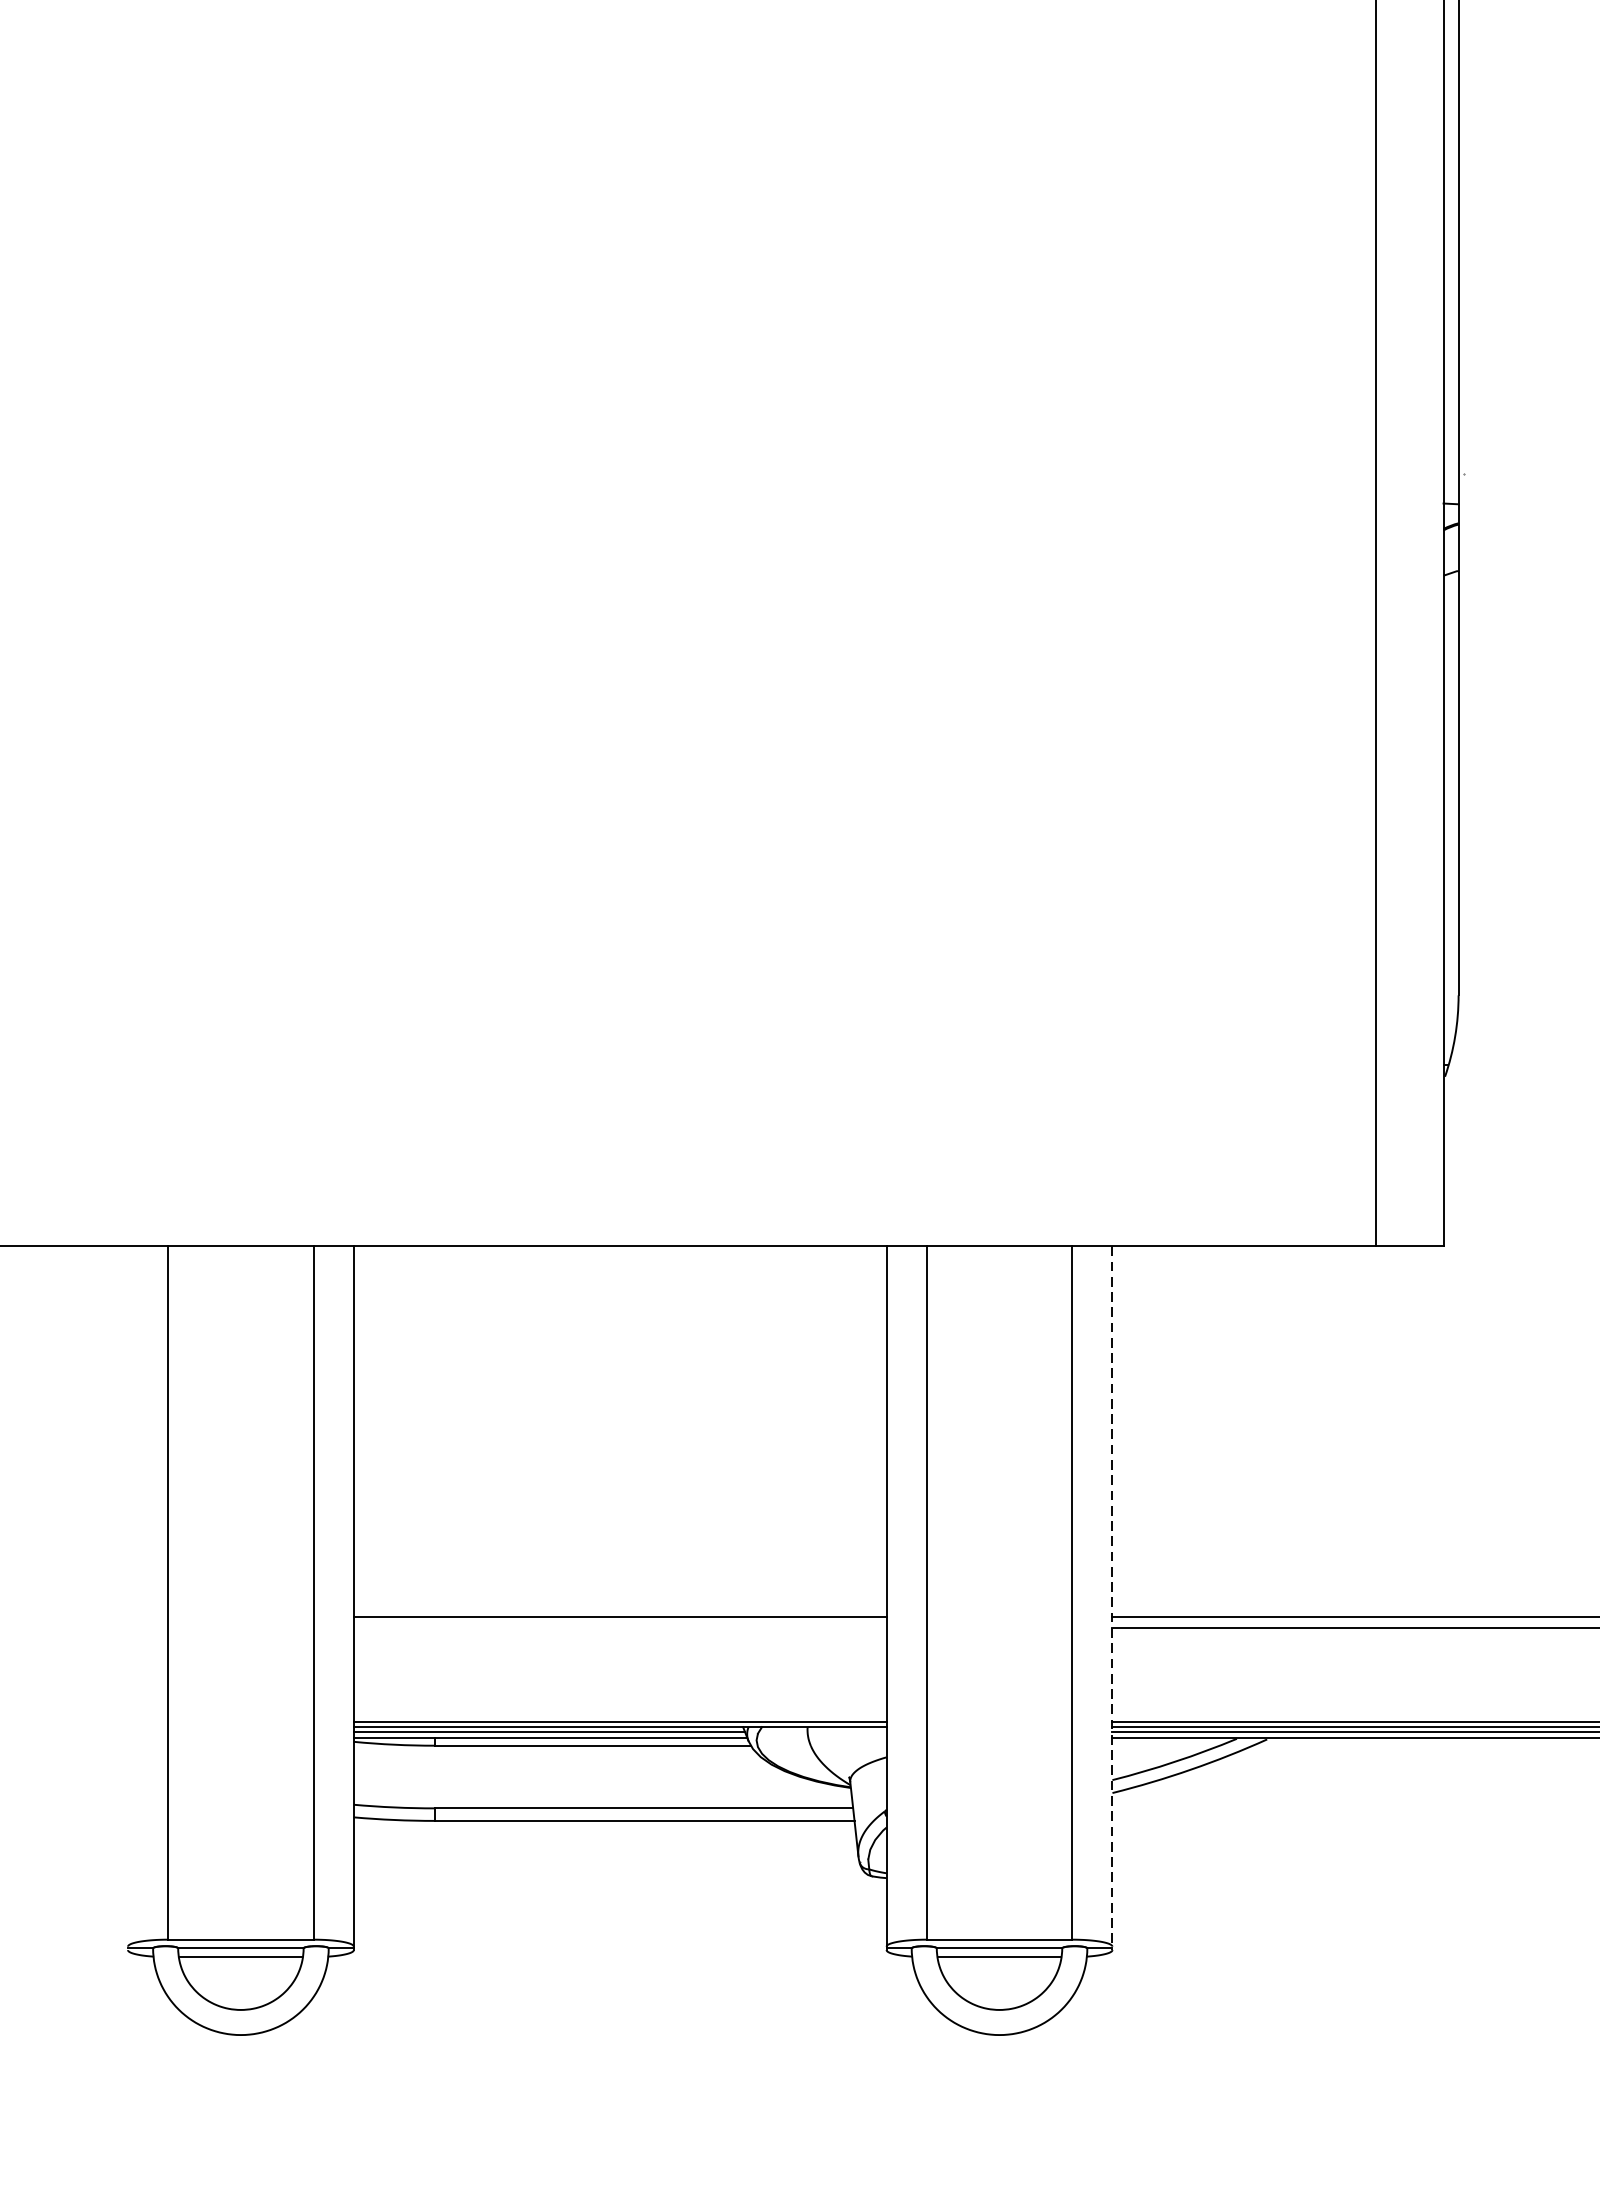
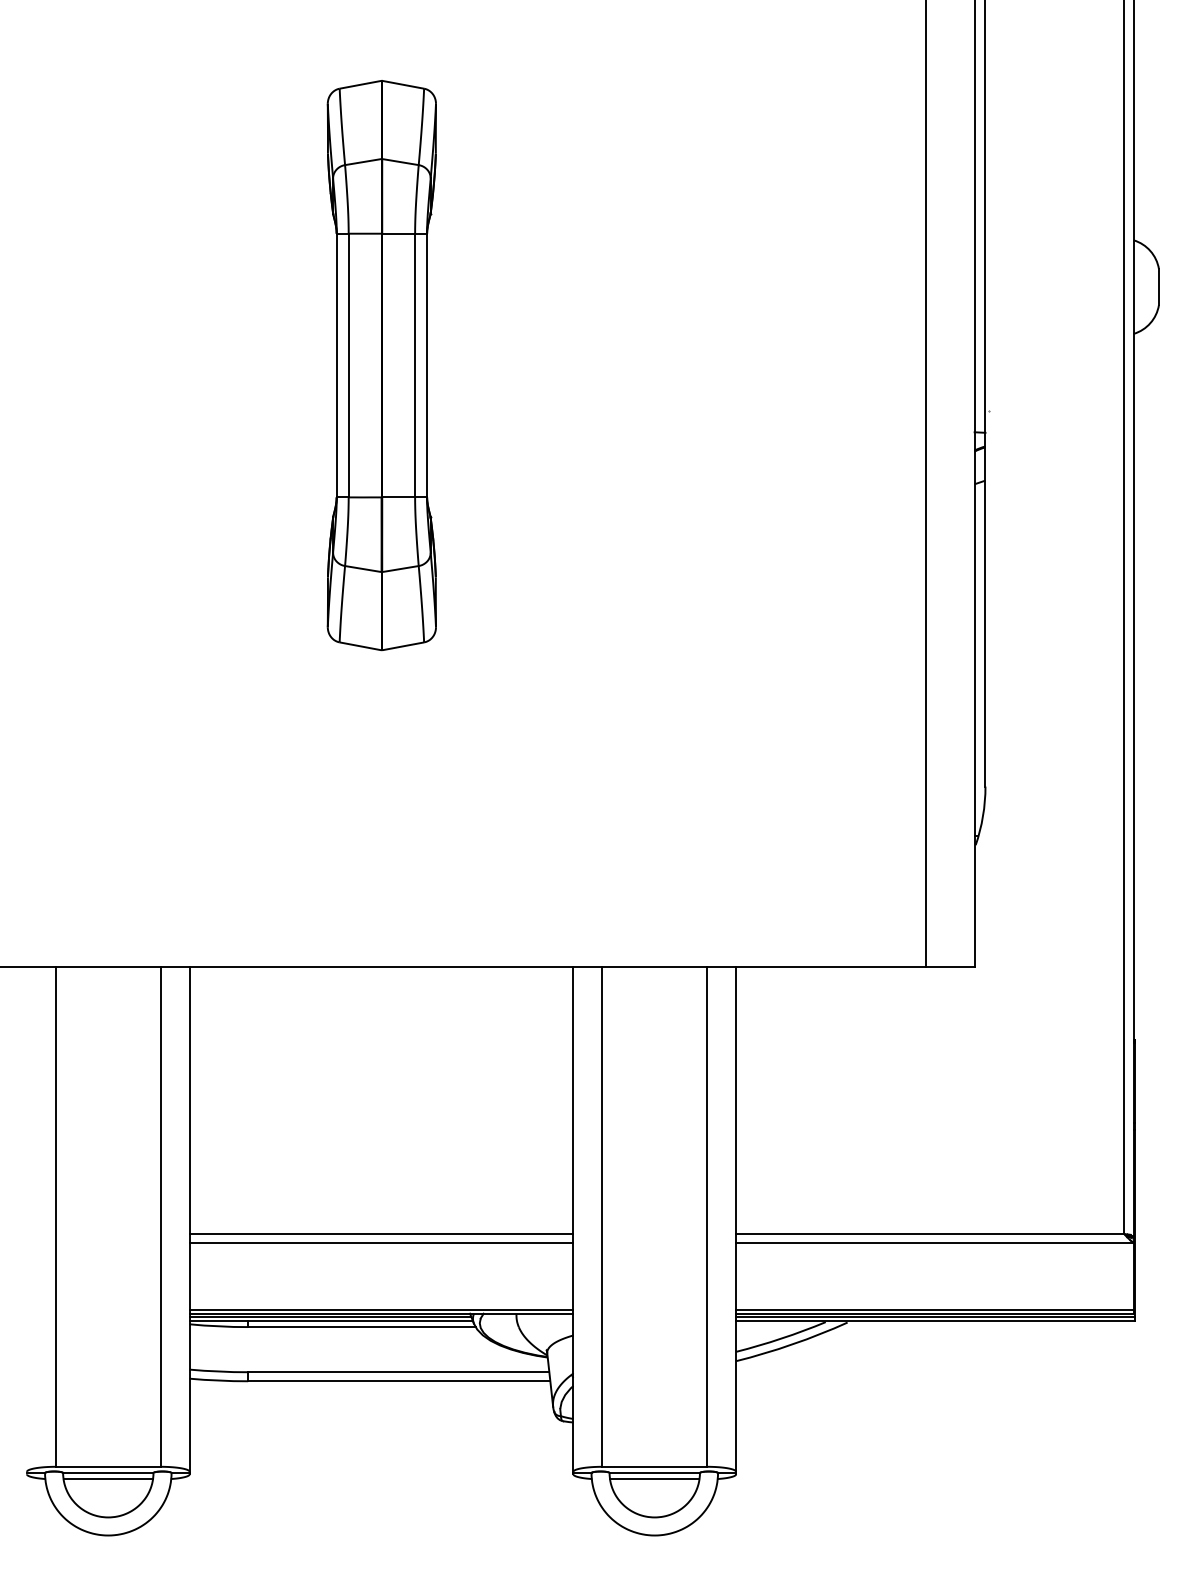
part: (620, 410) -> (381, 365), added
line: (1112, 1597) -> (736, 1220), dashed -> solid
line: (620, 1628) -> (381, 1242), added

